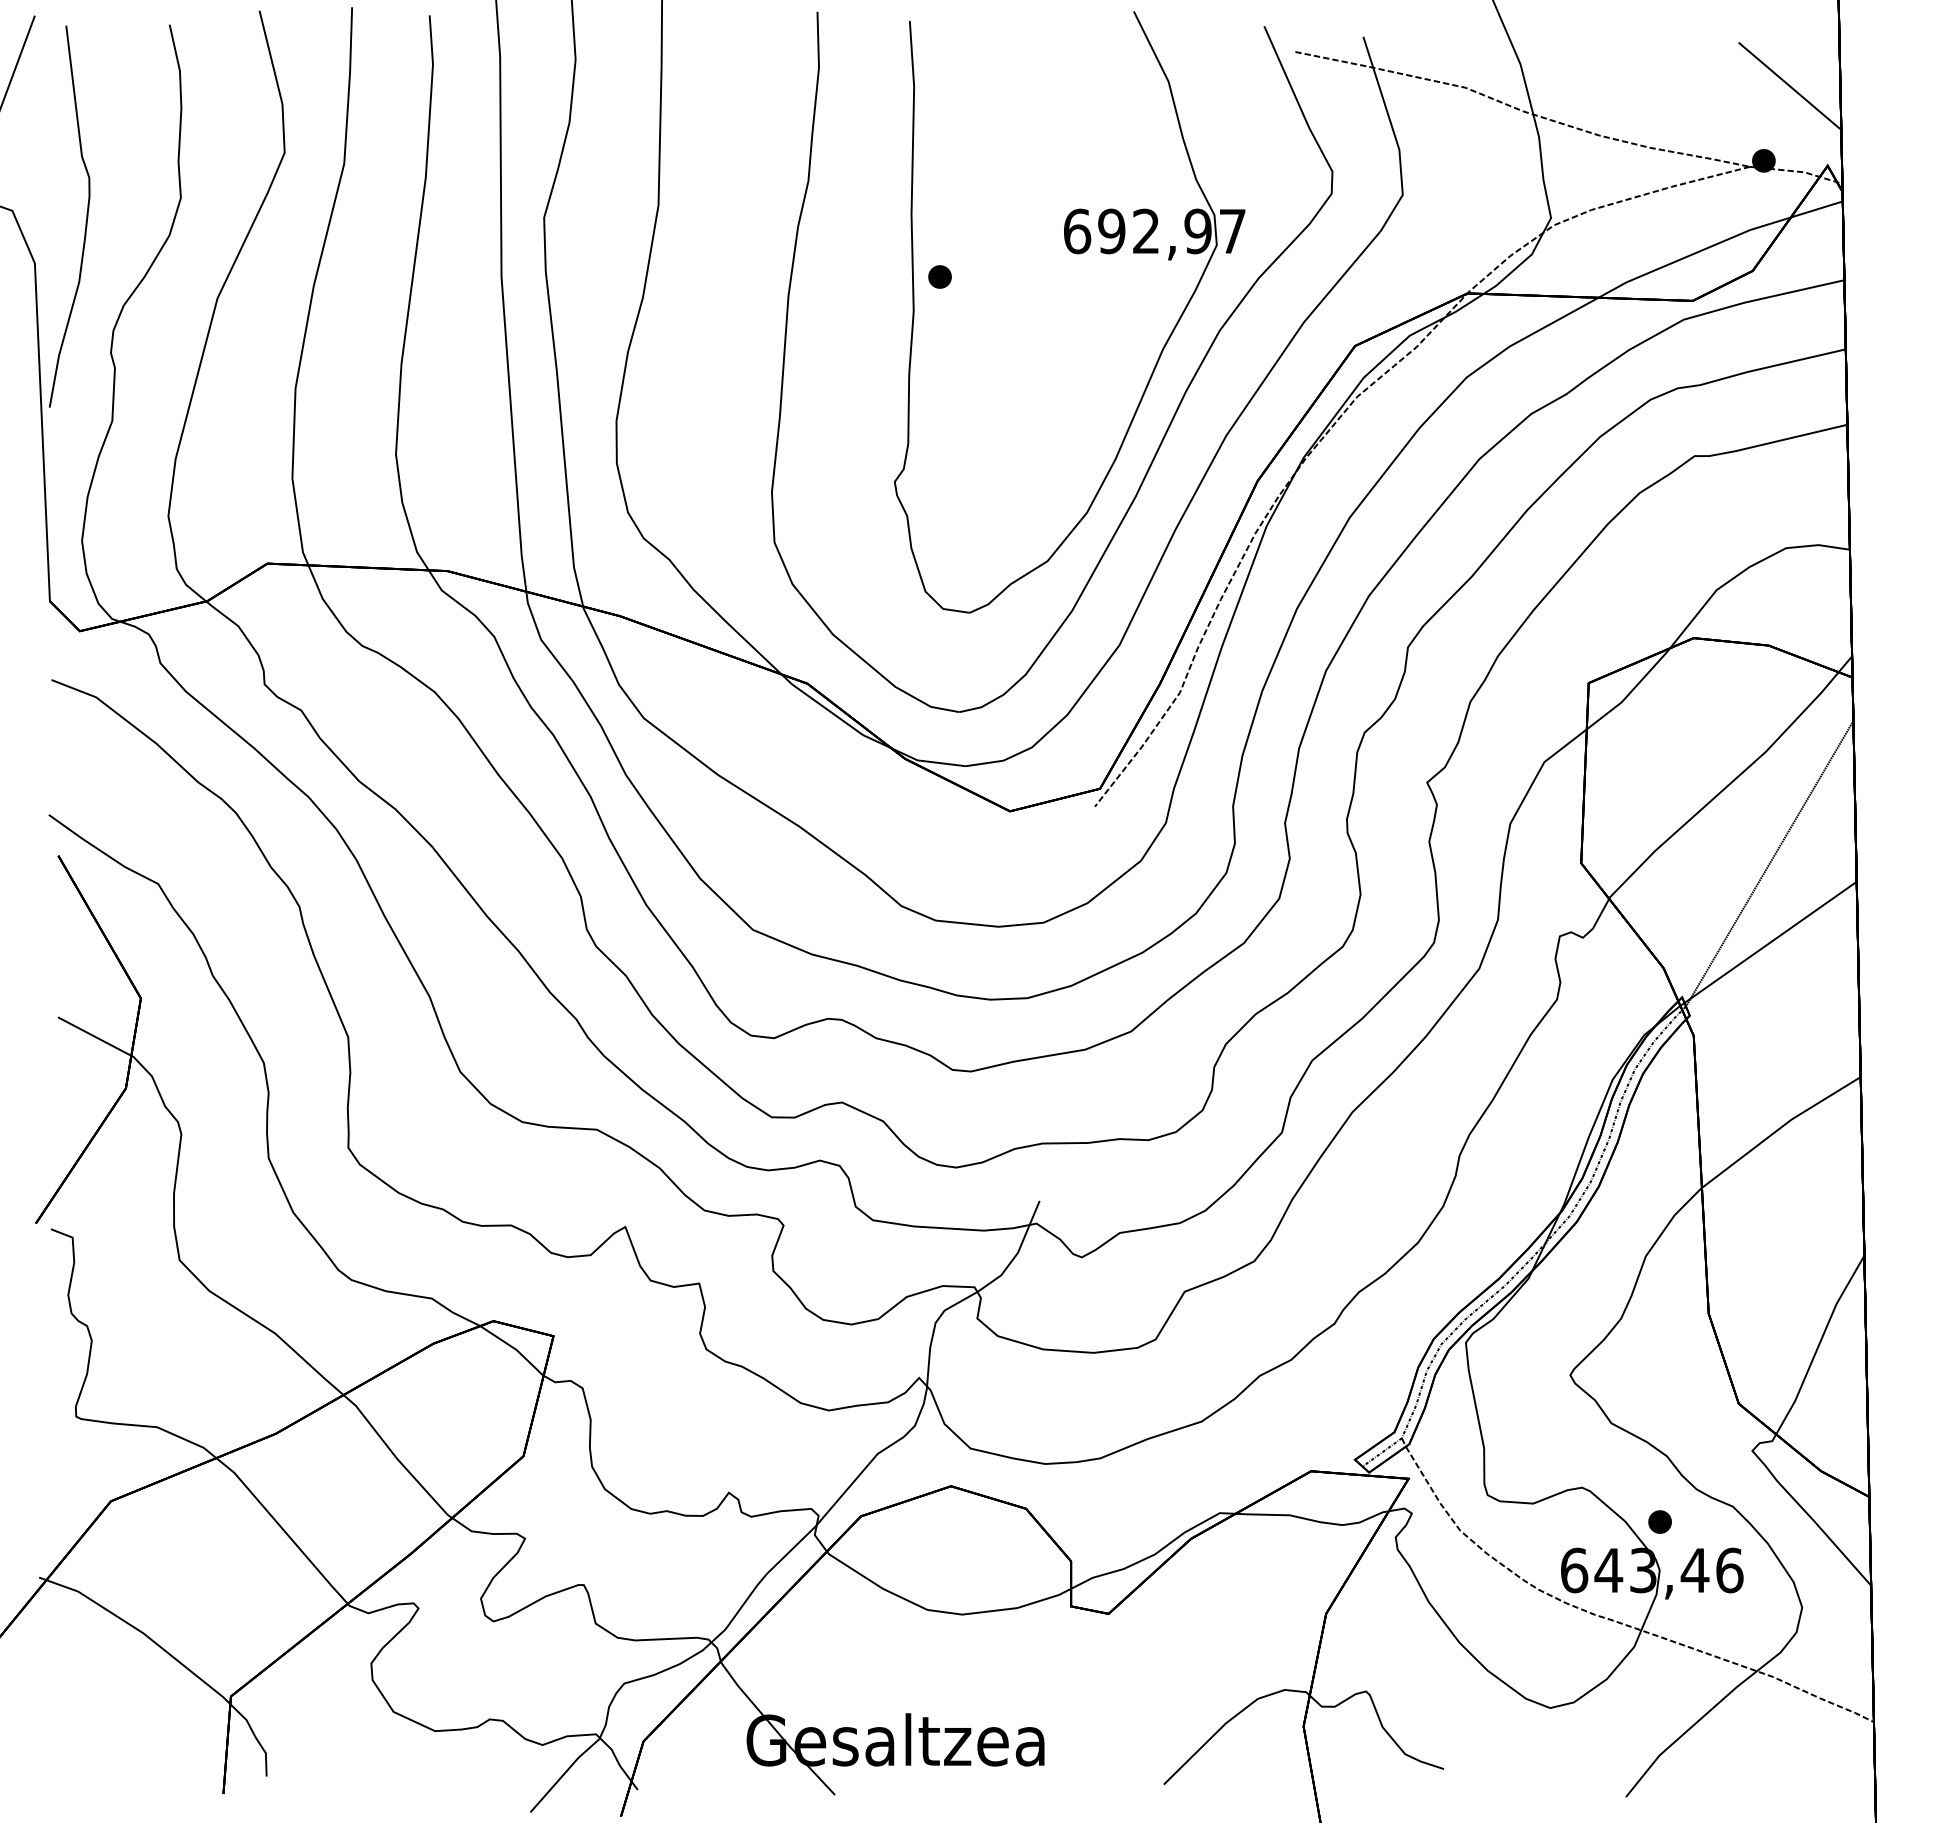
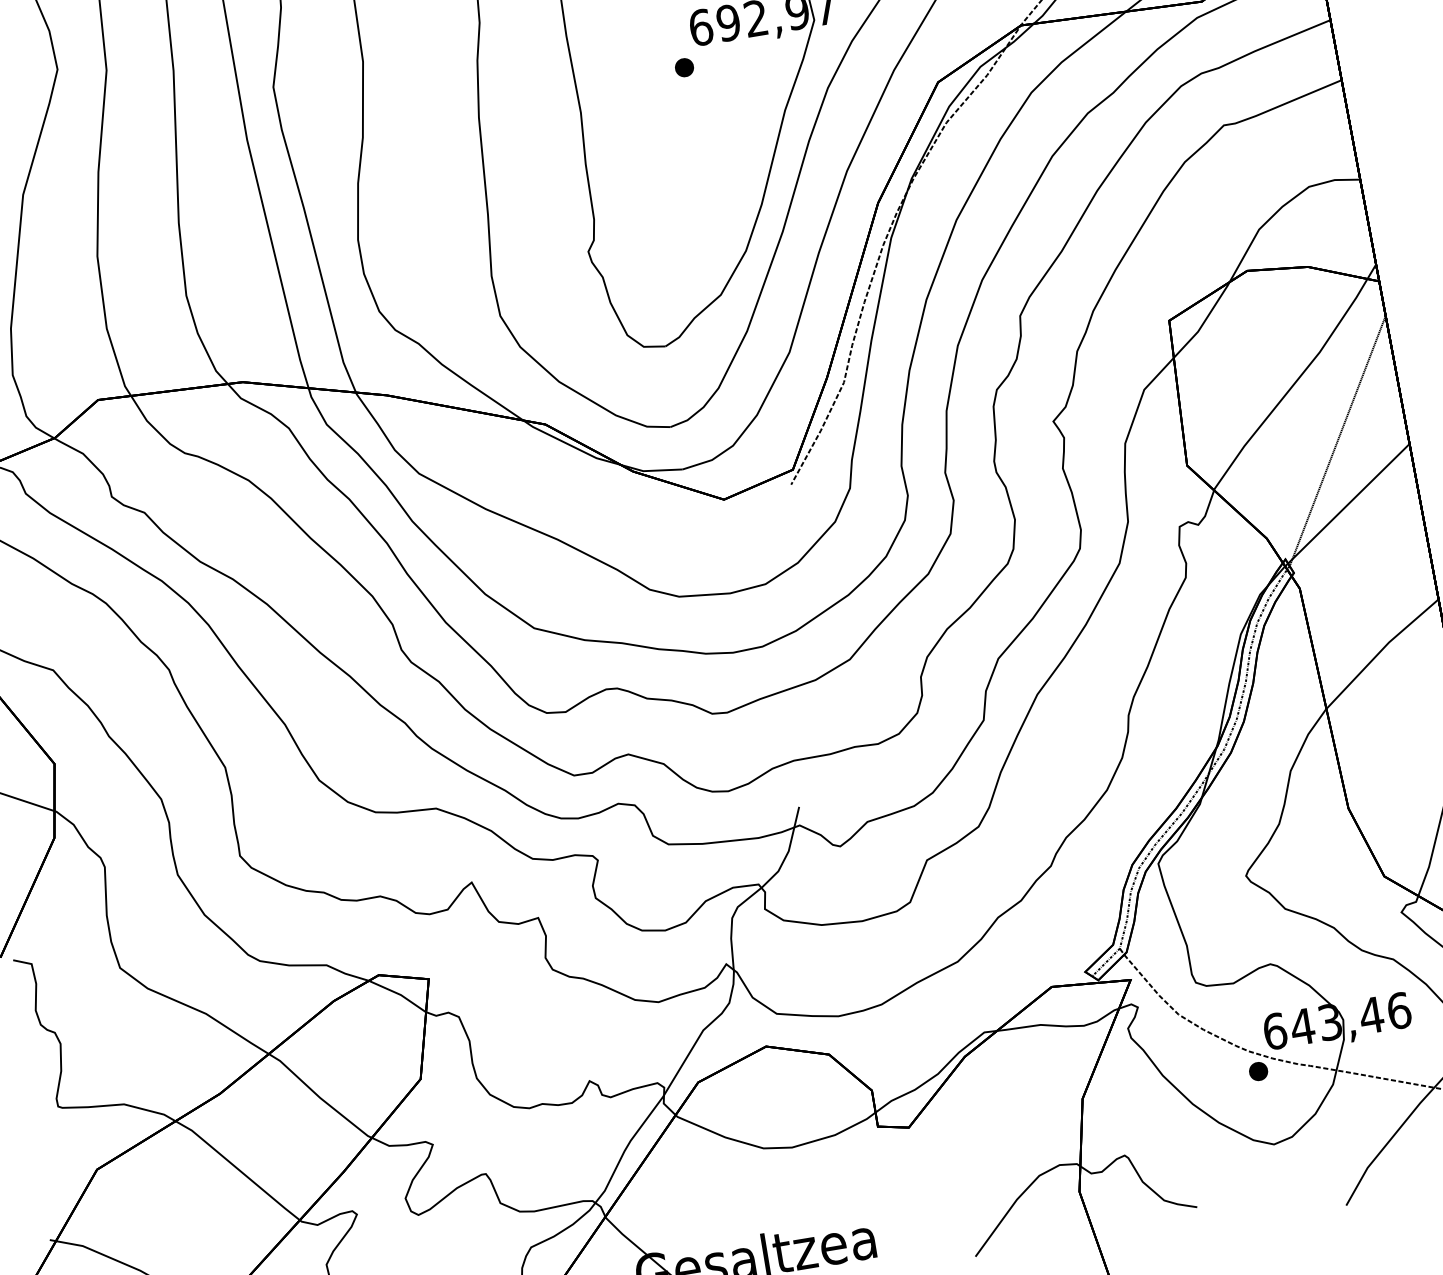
part: (939, 276) -> (684, 67), moved
part: (1659, 1521) -> (1258, 1071), moved

